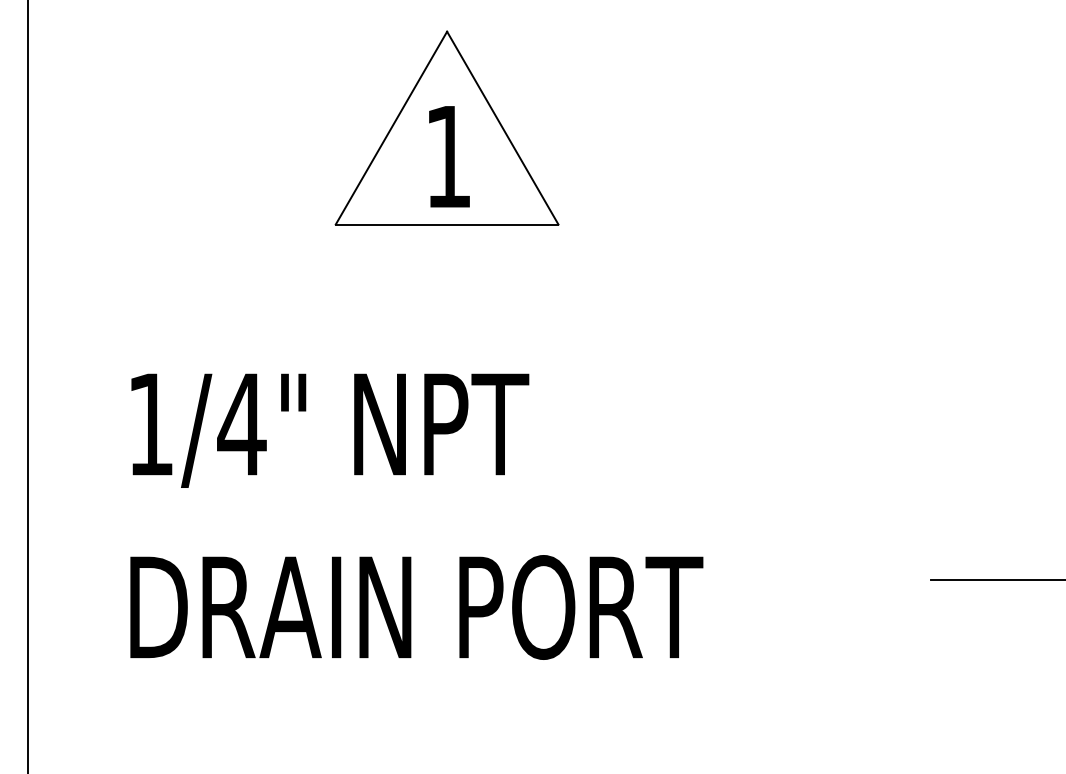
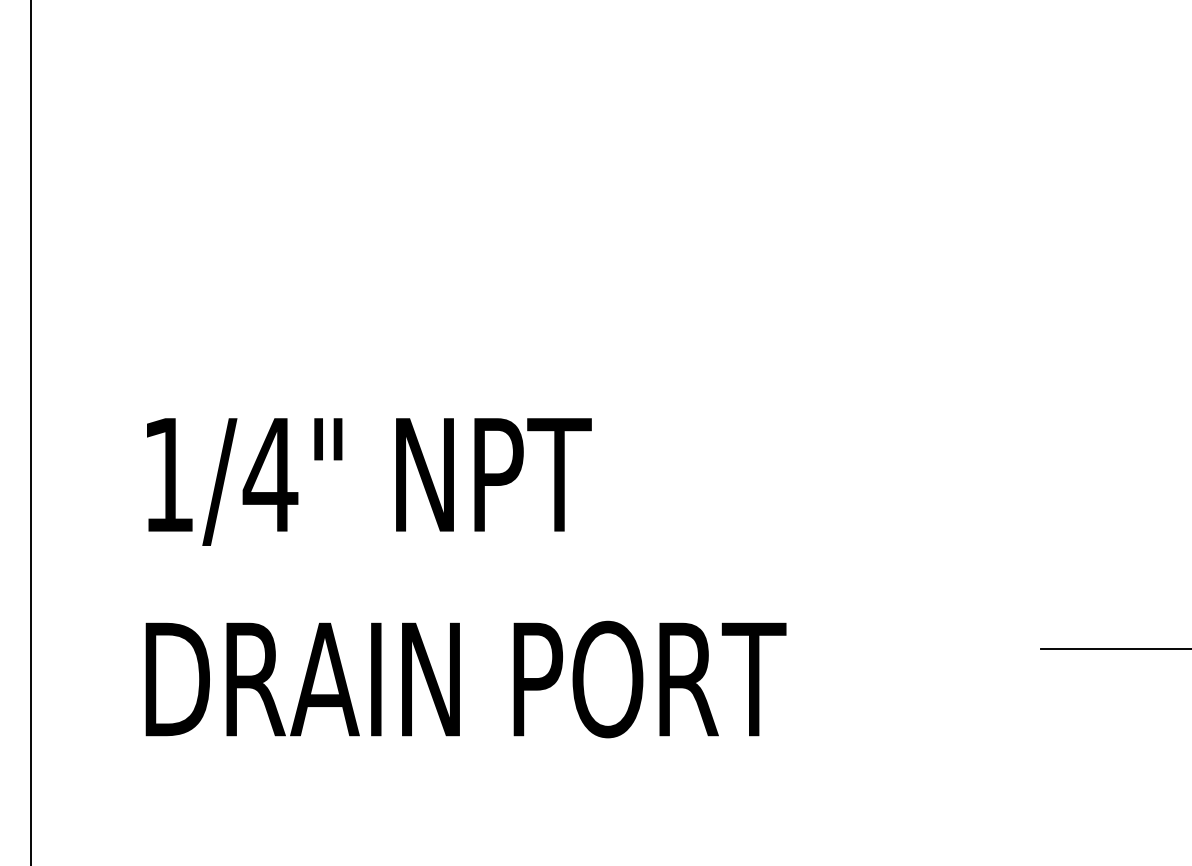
part: (446, 127) -> (499, 142), removed

